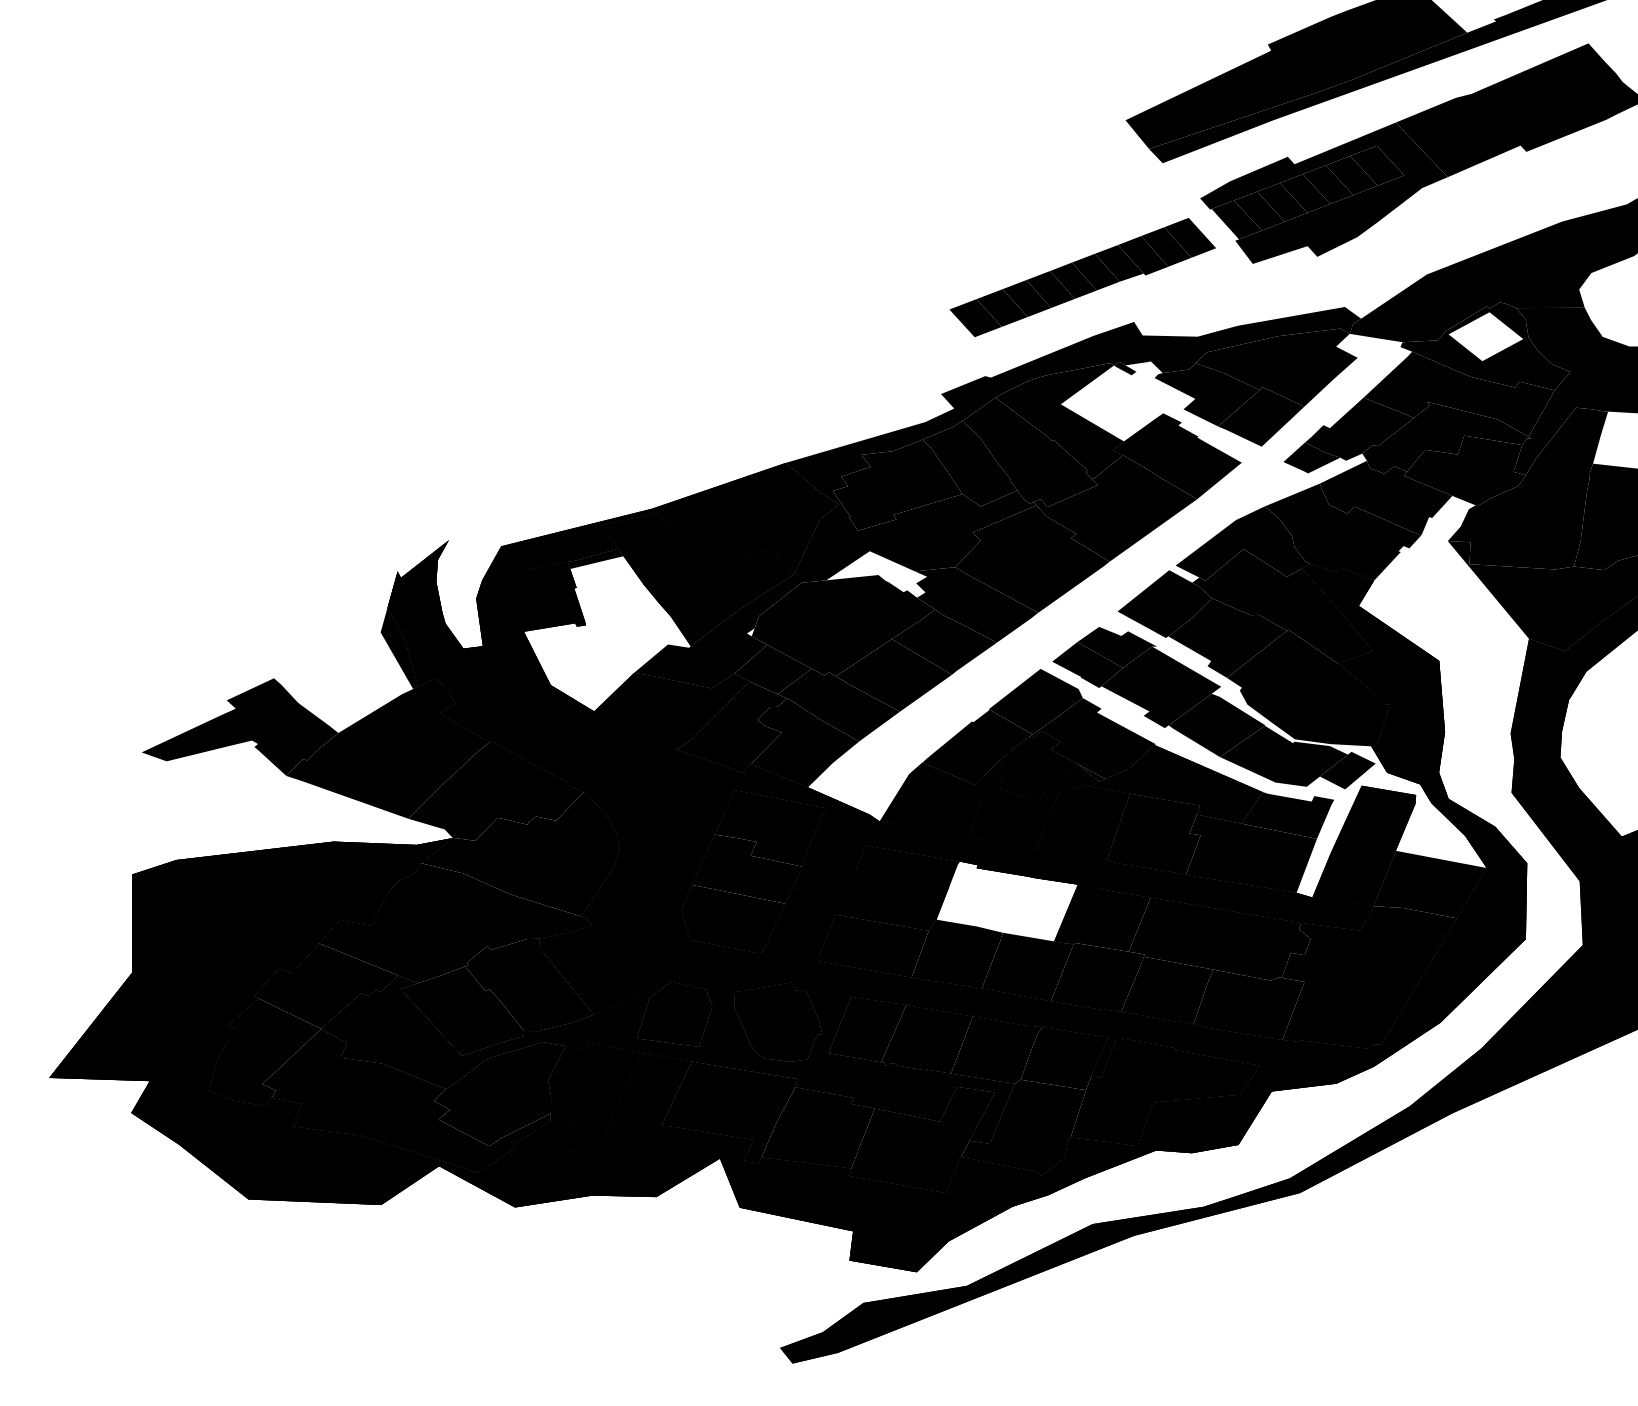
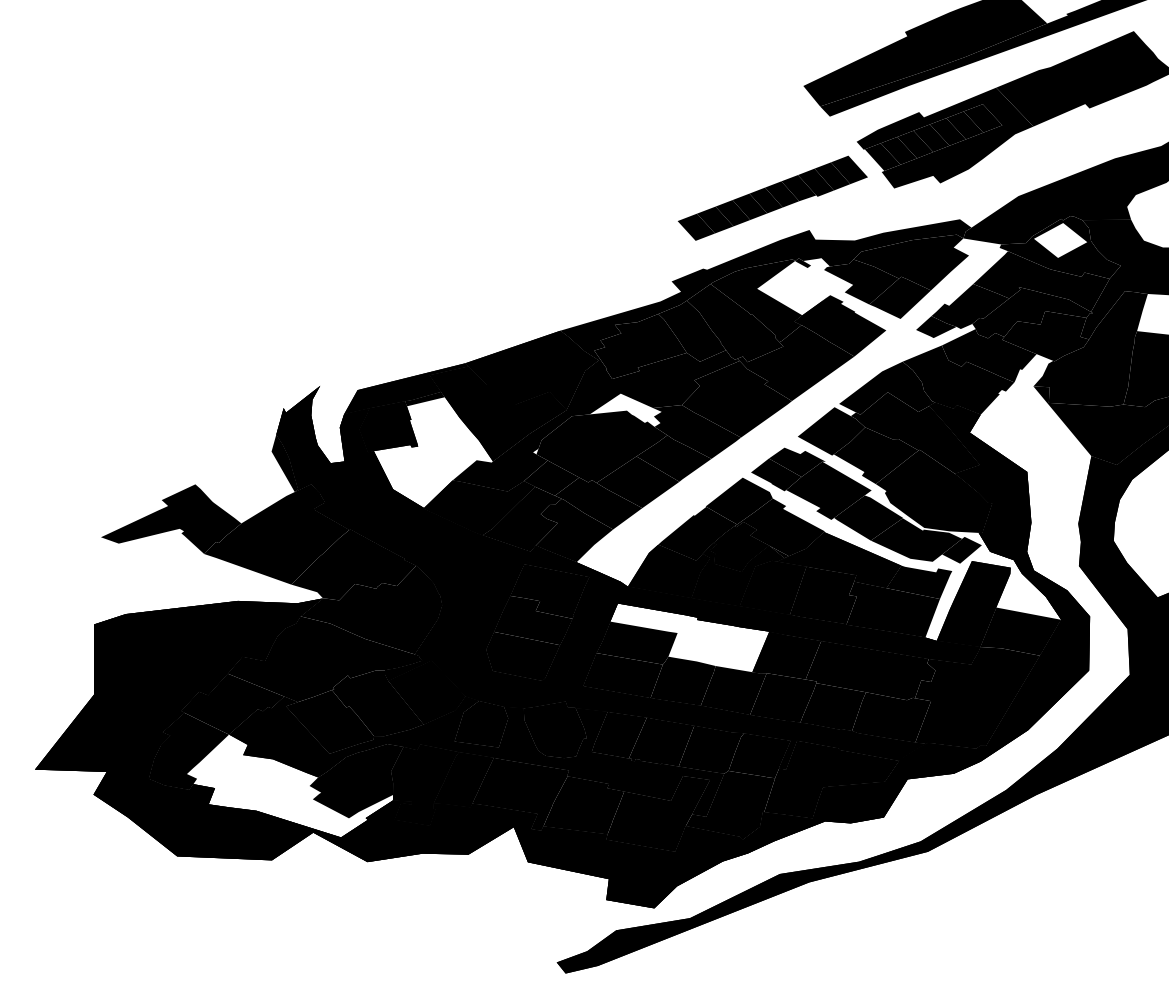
fill: (897, 887) -> (640, 633), removed
fill: (406, 1100) -> (290, 785), removed

